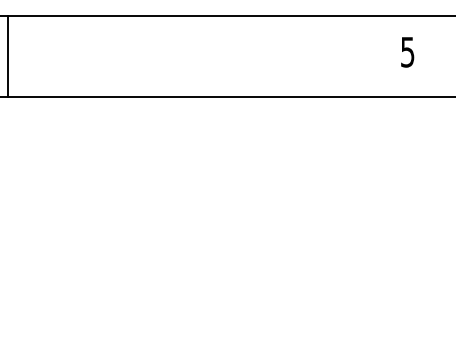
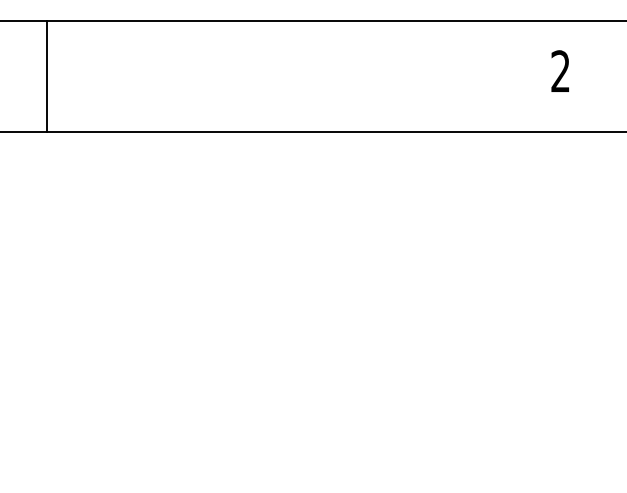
text: (407, 52) -> (560, 71), 5 -> 2
line: (8, 55) -> (47, 76), moved

